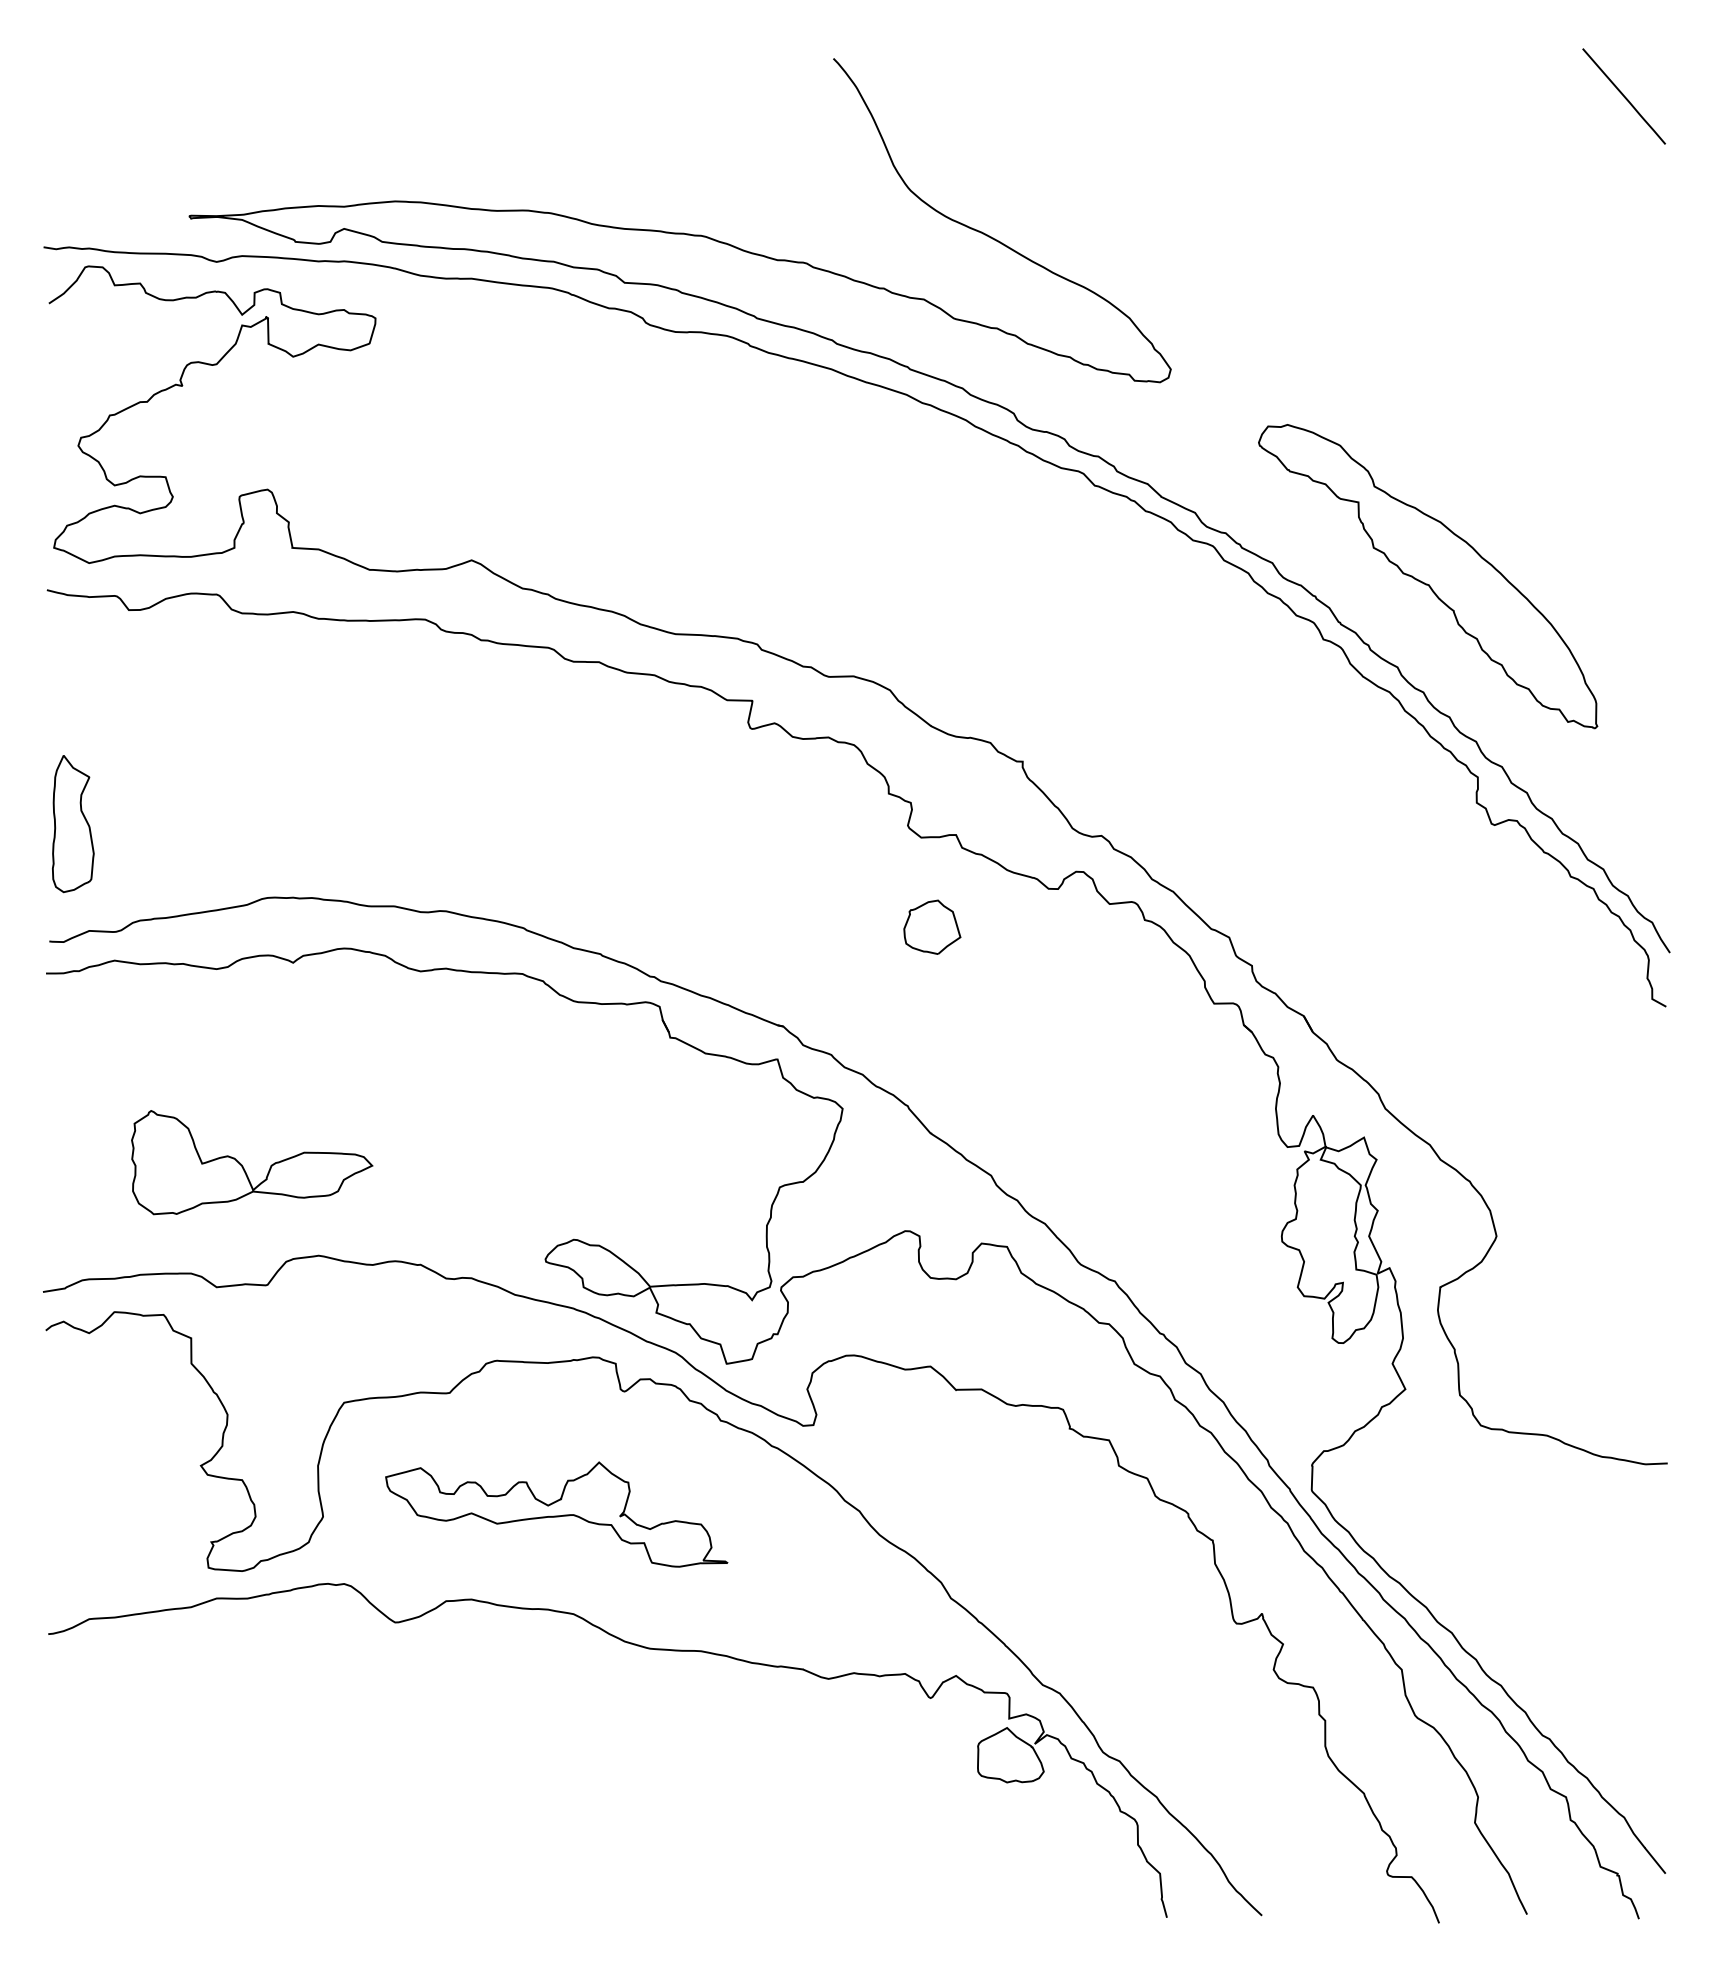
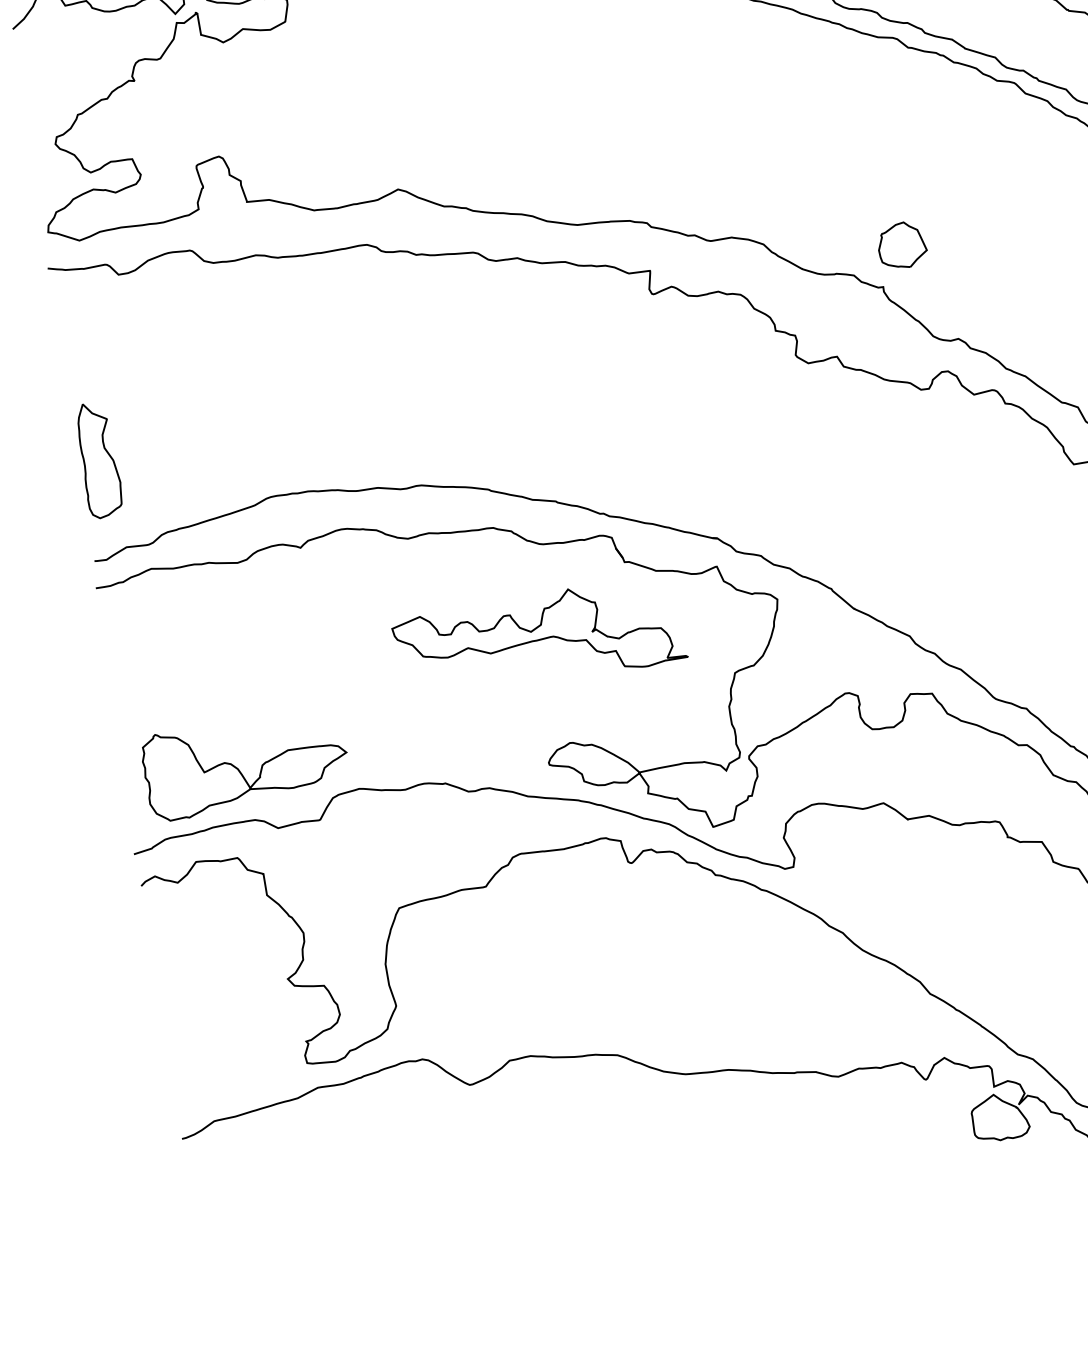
part: (932, 926) -> (902, 244), moved
part: (243, 1166) -> (239, 769), moved
part: (556, 1514) -> (539, 638), moved

